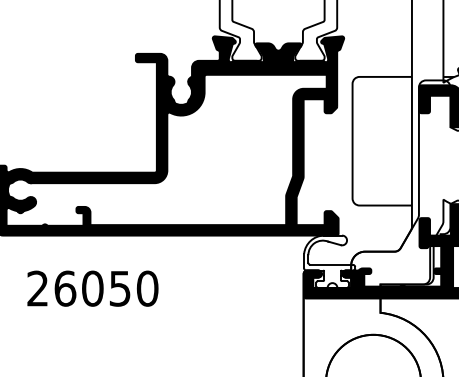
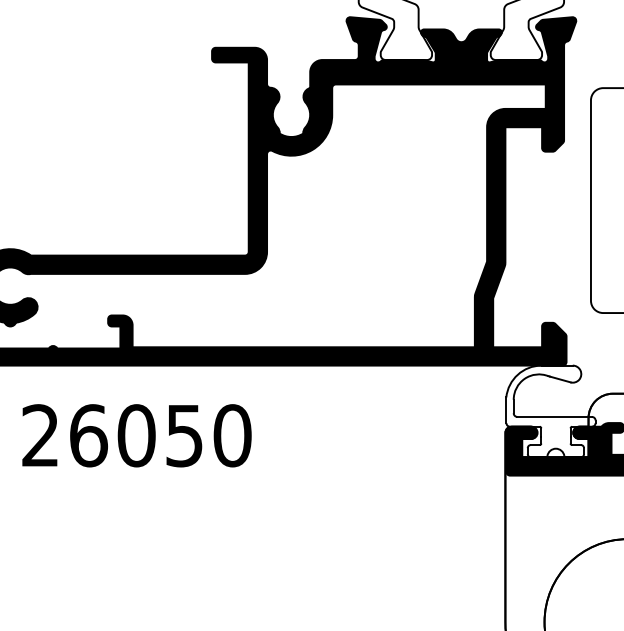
text: (92, 288) -> (136, 435), moved

